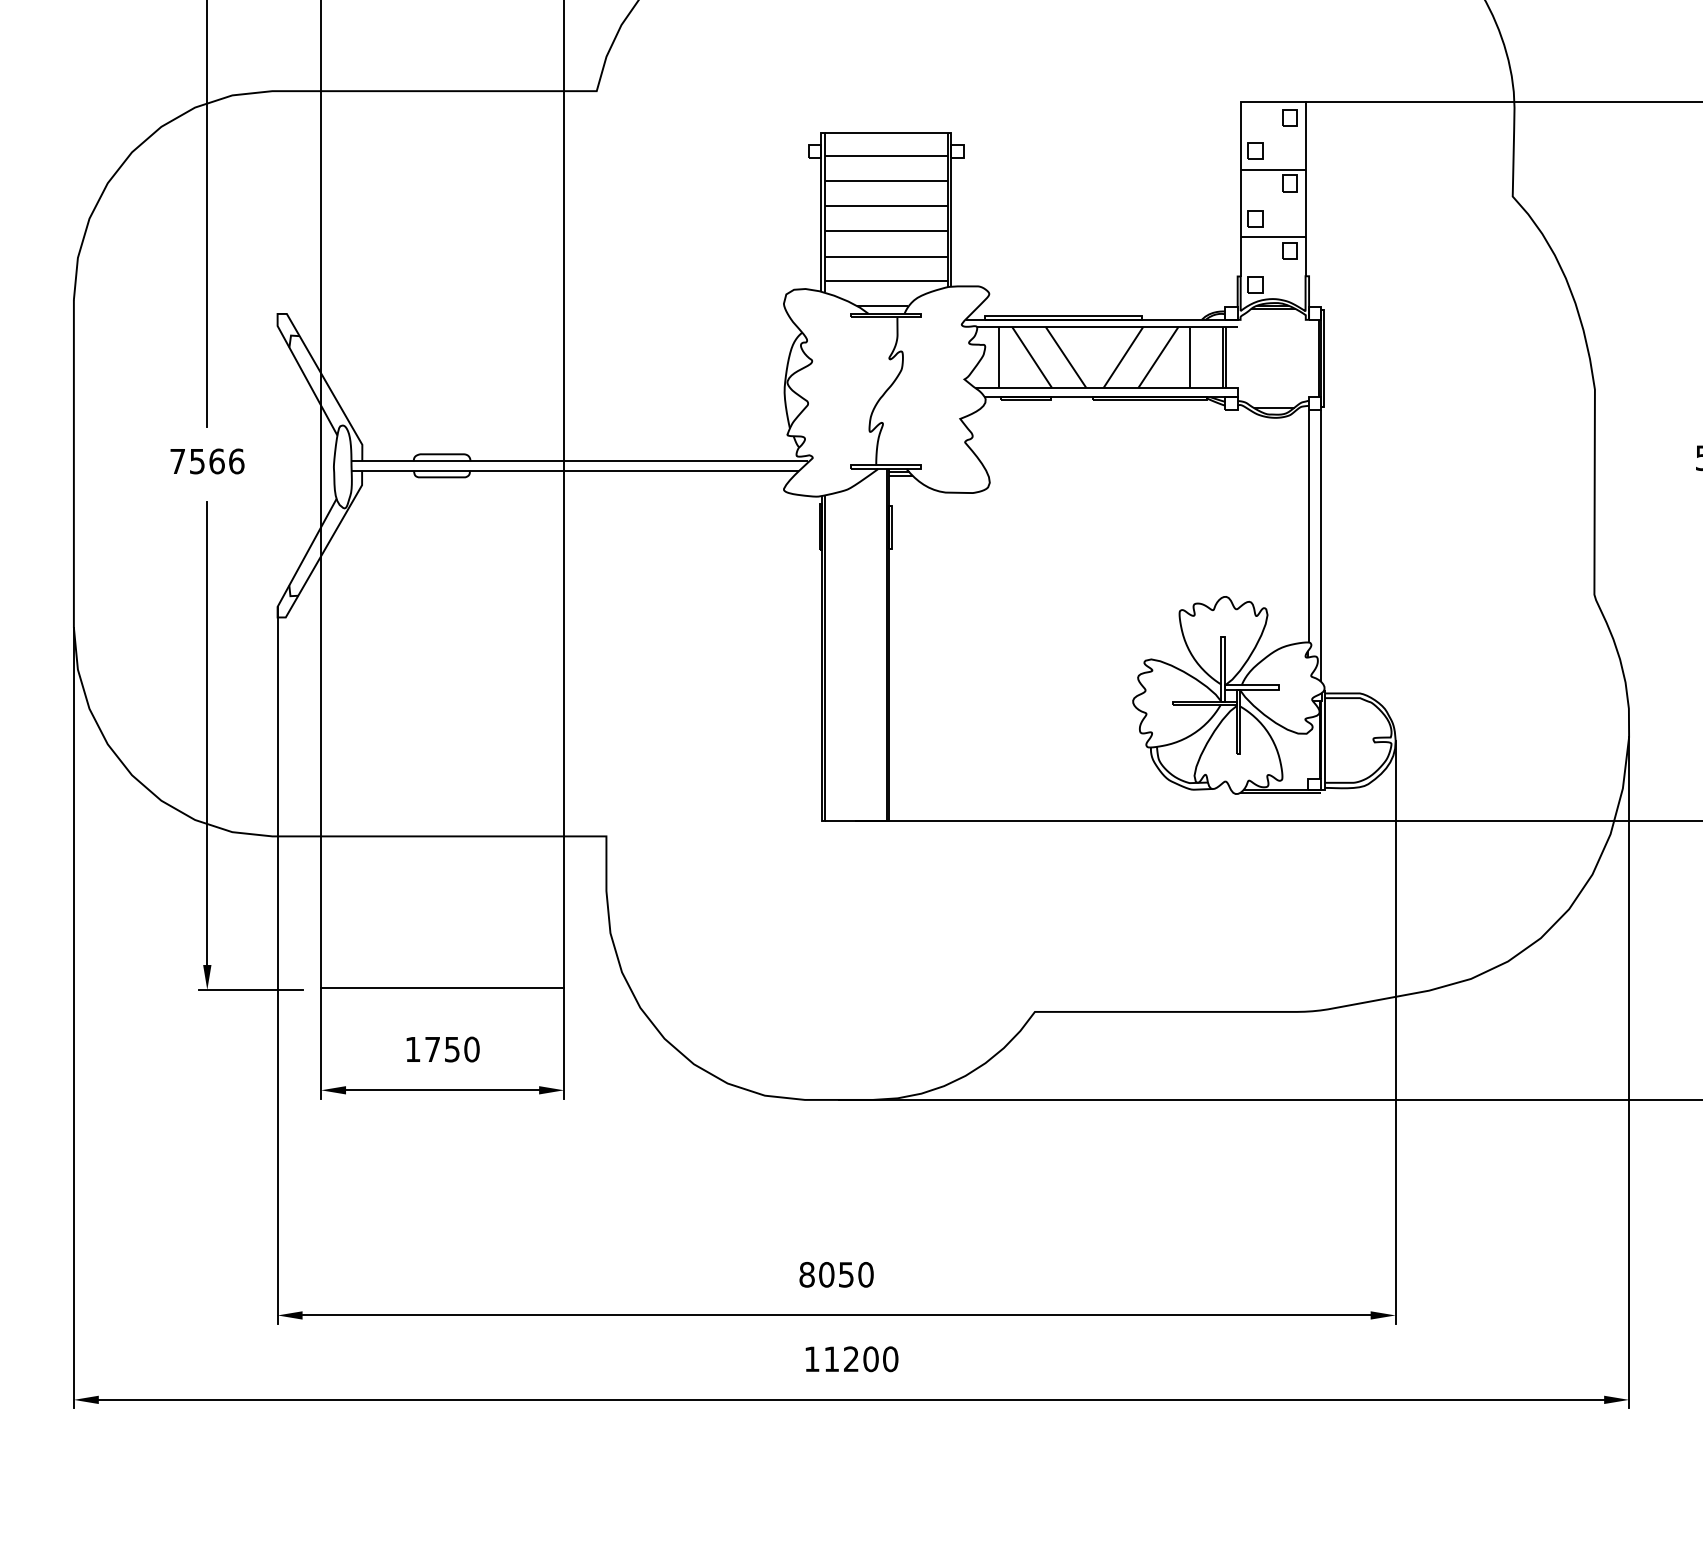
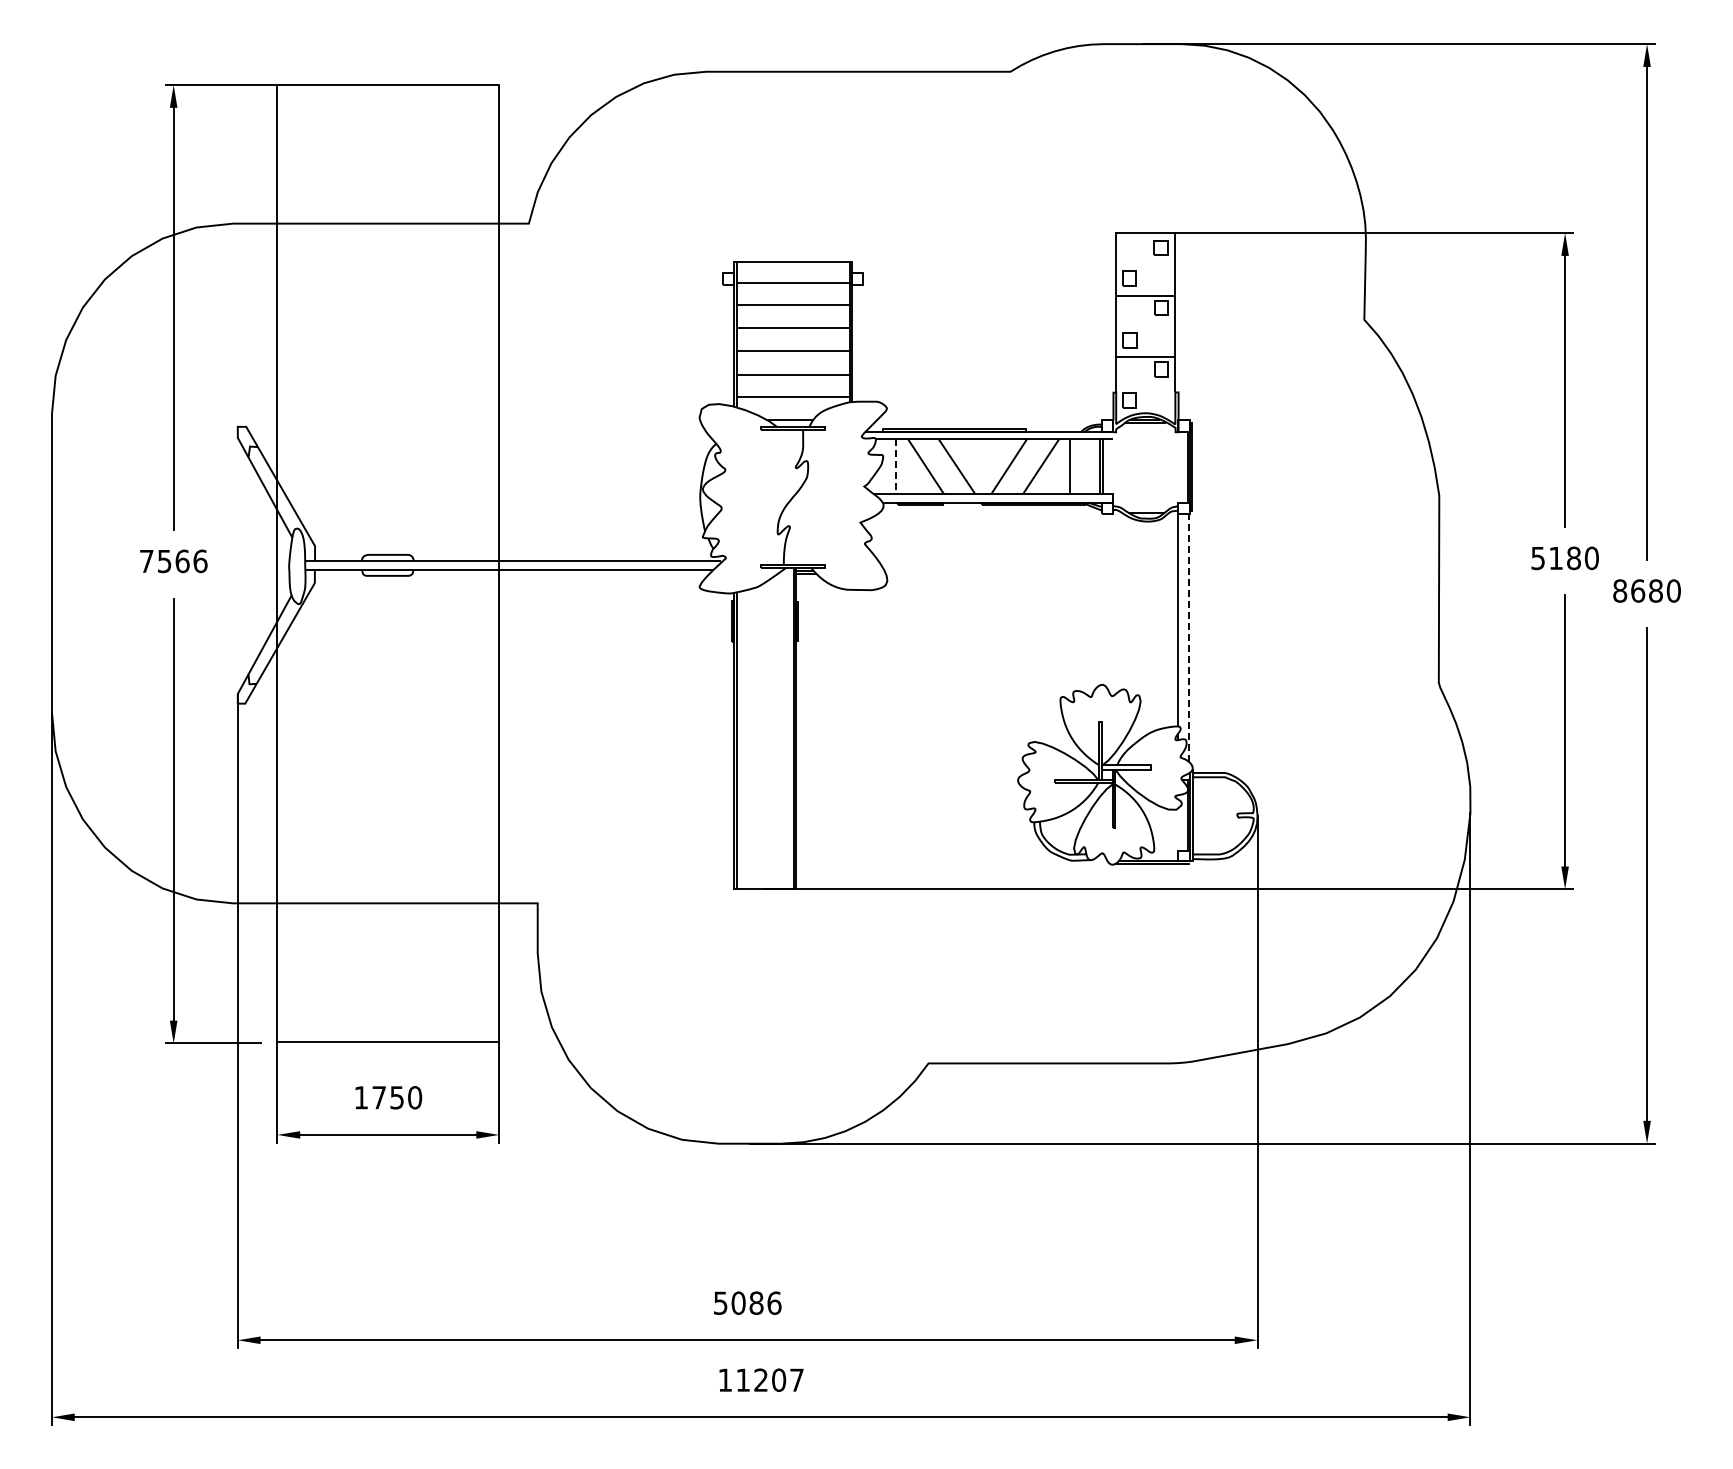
line: (998, 357) -> (895, 466), solid -> dashed
line: (1321, 546) -> (1189, 638), solid -> dashed
text: (836, 1274) -> (747, 1302), 8050 -> 5086
text: (890, 1358) -> (796, 1379), 11200 -> 11207

